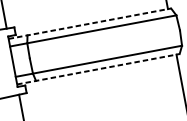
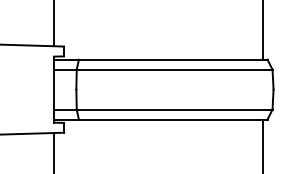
line: (89, 23) -> (160, 59), dashed -> solid
line: (98, 69) -> (160, 119), dashed -> solid

